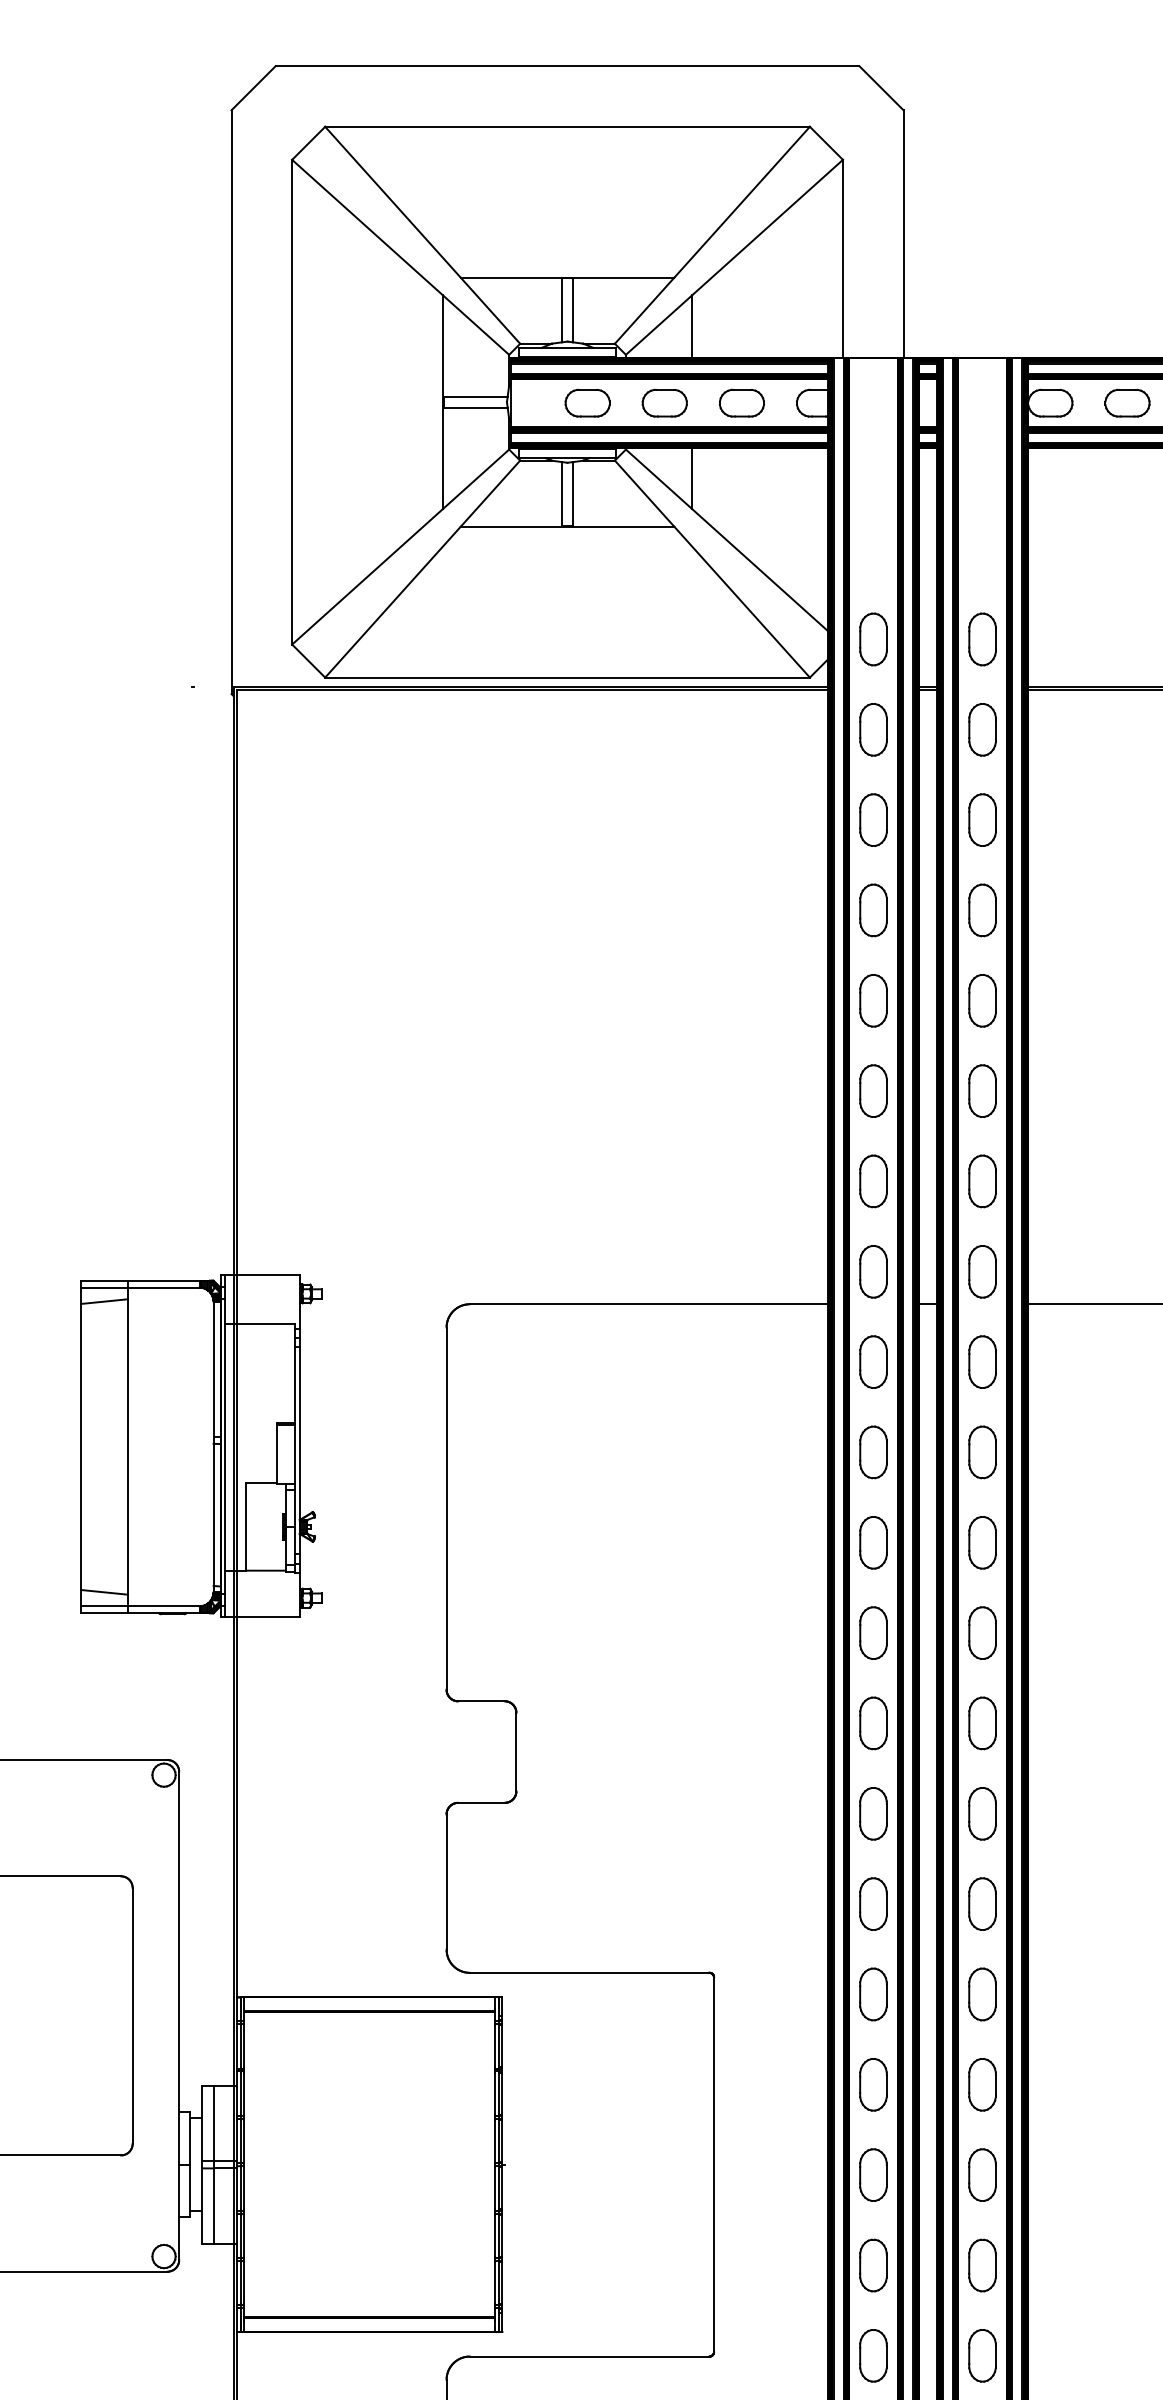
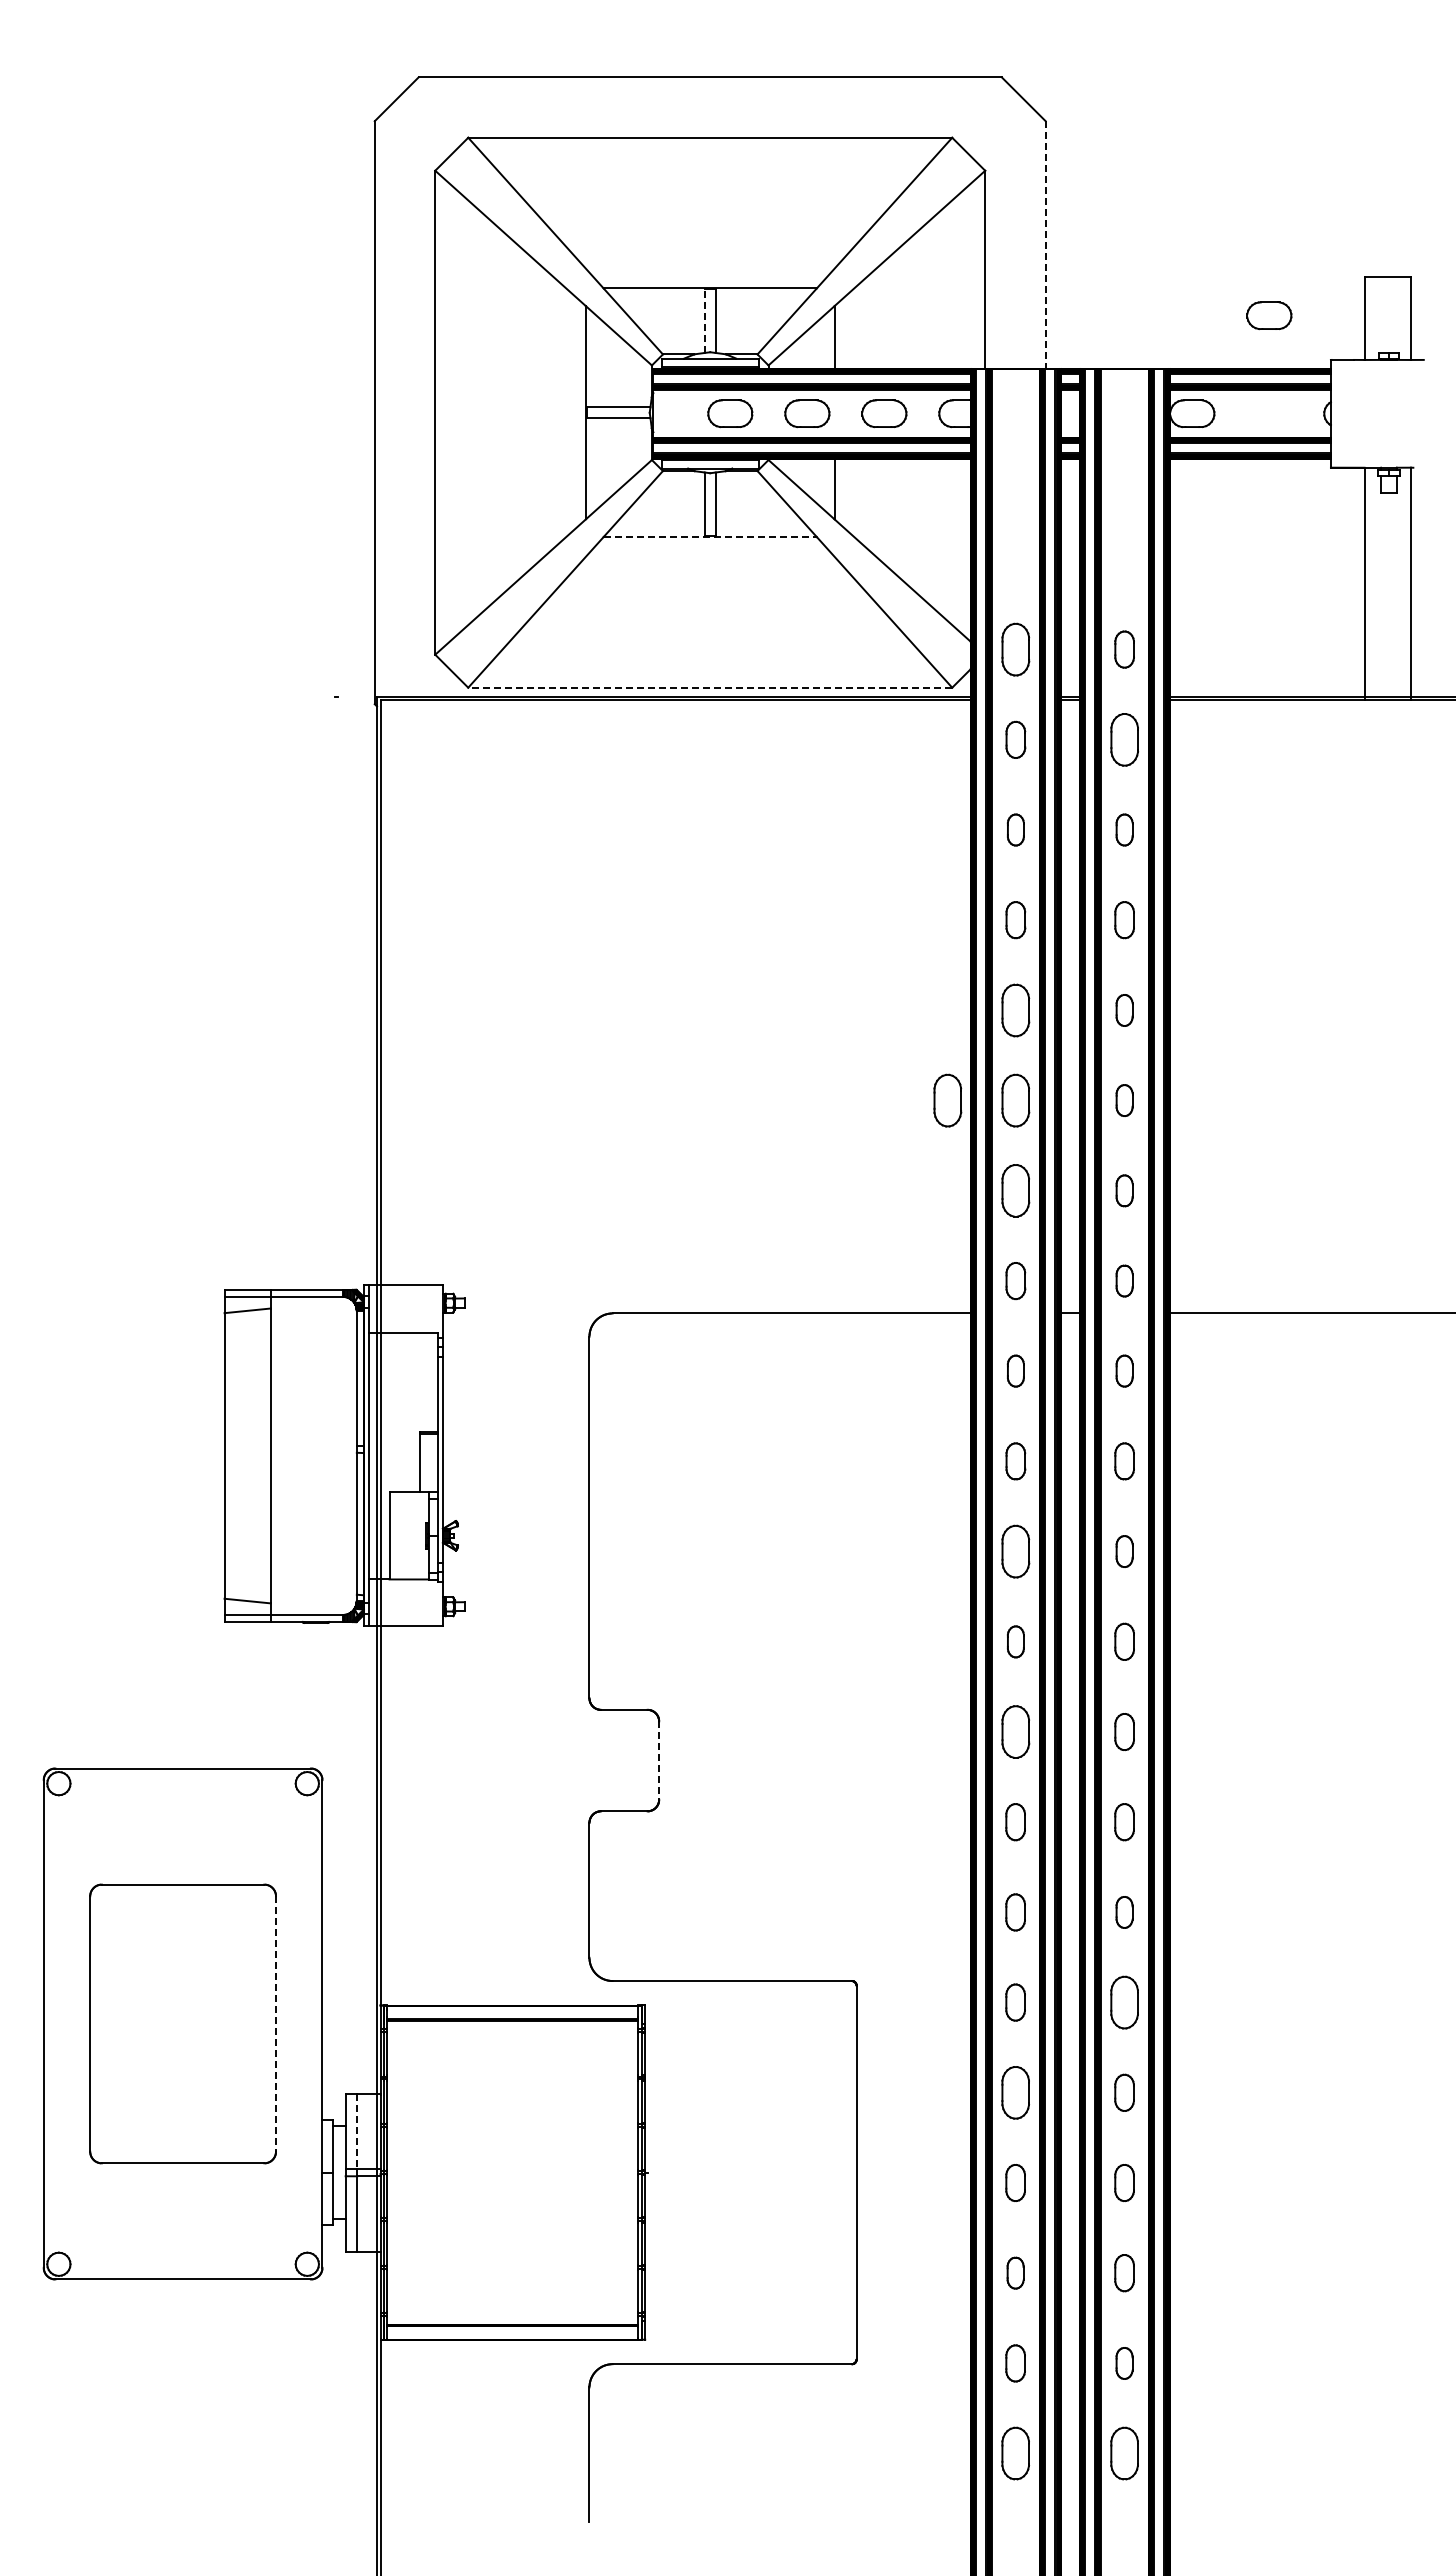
line: (903, 233) -> (1045, 244), solid -> dashed
line: (561, 309) -> (704, 320), solid -> dashed
part: (1127, 402) -> (1269, 315), moved
line: (567, 527) -> (710, 537), solid -> dashed
part: (982, 639) -> (1124, 649), size x0.7
line: (567, 677) -> (710, 687), solid -> dashed
part: (873, 729) -> (1015, 739), size x0.7
part: (873, 819) -> (1015, 829), size x0.6
part: (982, 819) -> (1124, 829), size x0.6
part: (873, 909) -> (1015, 919), size x0.7
part: (982, 909) -> (1124, 919), size x0.7
part: (982, 1000) -> (1124, 1010), size x0.6
part: (805, 1090) -> (947, 1100), added
part: (982, 1090) -> (1124, 1100), size x0.6
part: (982, 1181) -> (1124, 1190), size x0.6
part: (873, 1271) -> (1015, 1280), size x0.7
part: (982, 1271) -> (1124, 1280), size x0.6
part: (873, 1361) -> (1015, 1370), size x0.6
part: (982, 1361) -> (1124, 1370), size x0.6
part: (873, 1452) -> (1015, 1461), size x0.7
part: (982, 1452) -> (1124, 1461), size x0.7
part: (982, 1542) -> (1124, 1551), size x0.6
part: (873, 1632) -> (1015, 1641), size x0.6
part: (982, 1632) -> (1124, 1641), size x0.7
part: (982, 1722) -> (1124, 1731), size x0.7
line: (516, 1752) -> (659, 1761), solid -> dashed
part: (873, 1813) -> (1015, 1821), size x0.7
part: (982, 1813) -> (1124, 1821), size x0.7
part: (873, 1904) -> (1015, 1912), size x0.7
part: (982, 1904) -> (1124, 1912), size x0.6
part: (873, 1994) -> (1015, 2002), size x0.7
line: (133, 2015) -> (276, 2023), solid -> dashed
part: (982, 2084) -> (1124, 2092), size x0.7
line: (214, 2123) -> (357, 2131), solid -> dashed
part: (873, 2174) -> (1015, 2182), size x0.7
part: (982, 2174) -> (1124, 2182), size x0.7
part: (873, 2264) -> (1015, 2272), size x0.6
part: (982, 2264) -> (1124, 2272), size x0.7
part: (873, 2355) -> (1015, 2363), size x0.7
part: (982, 2355) -> (1124, 2363), size x0.6

